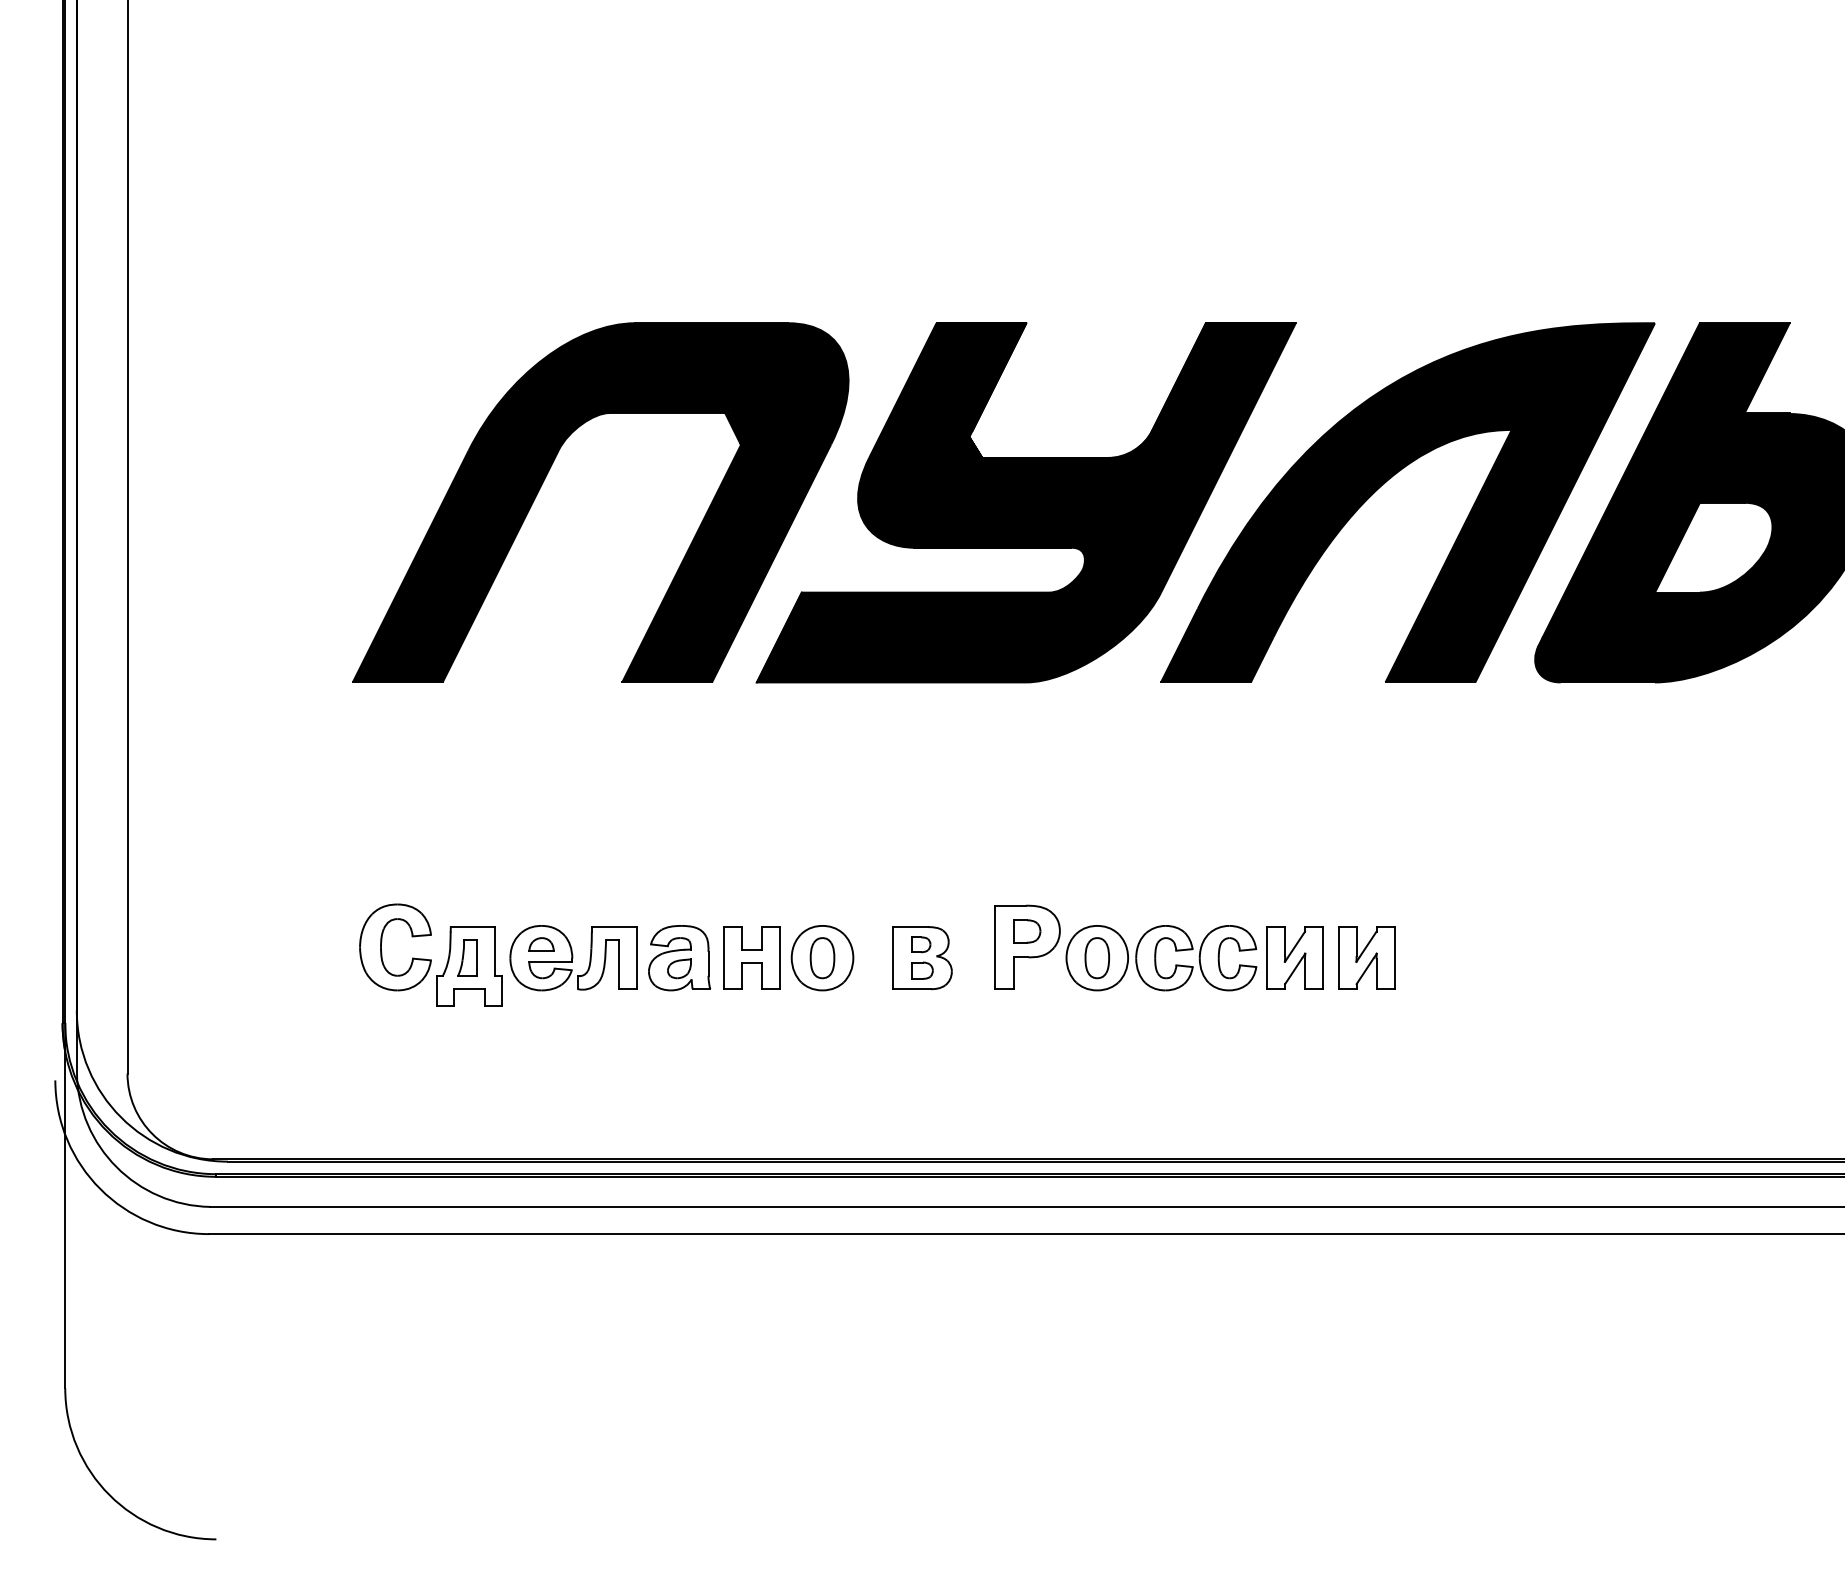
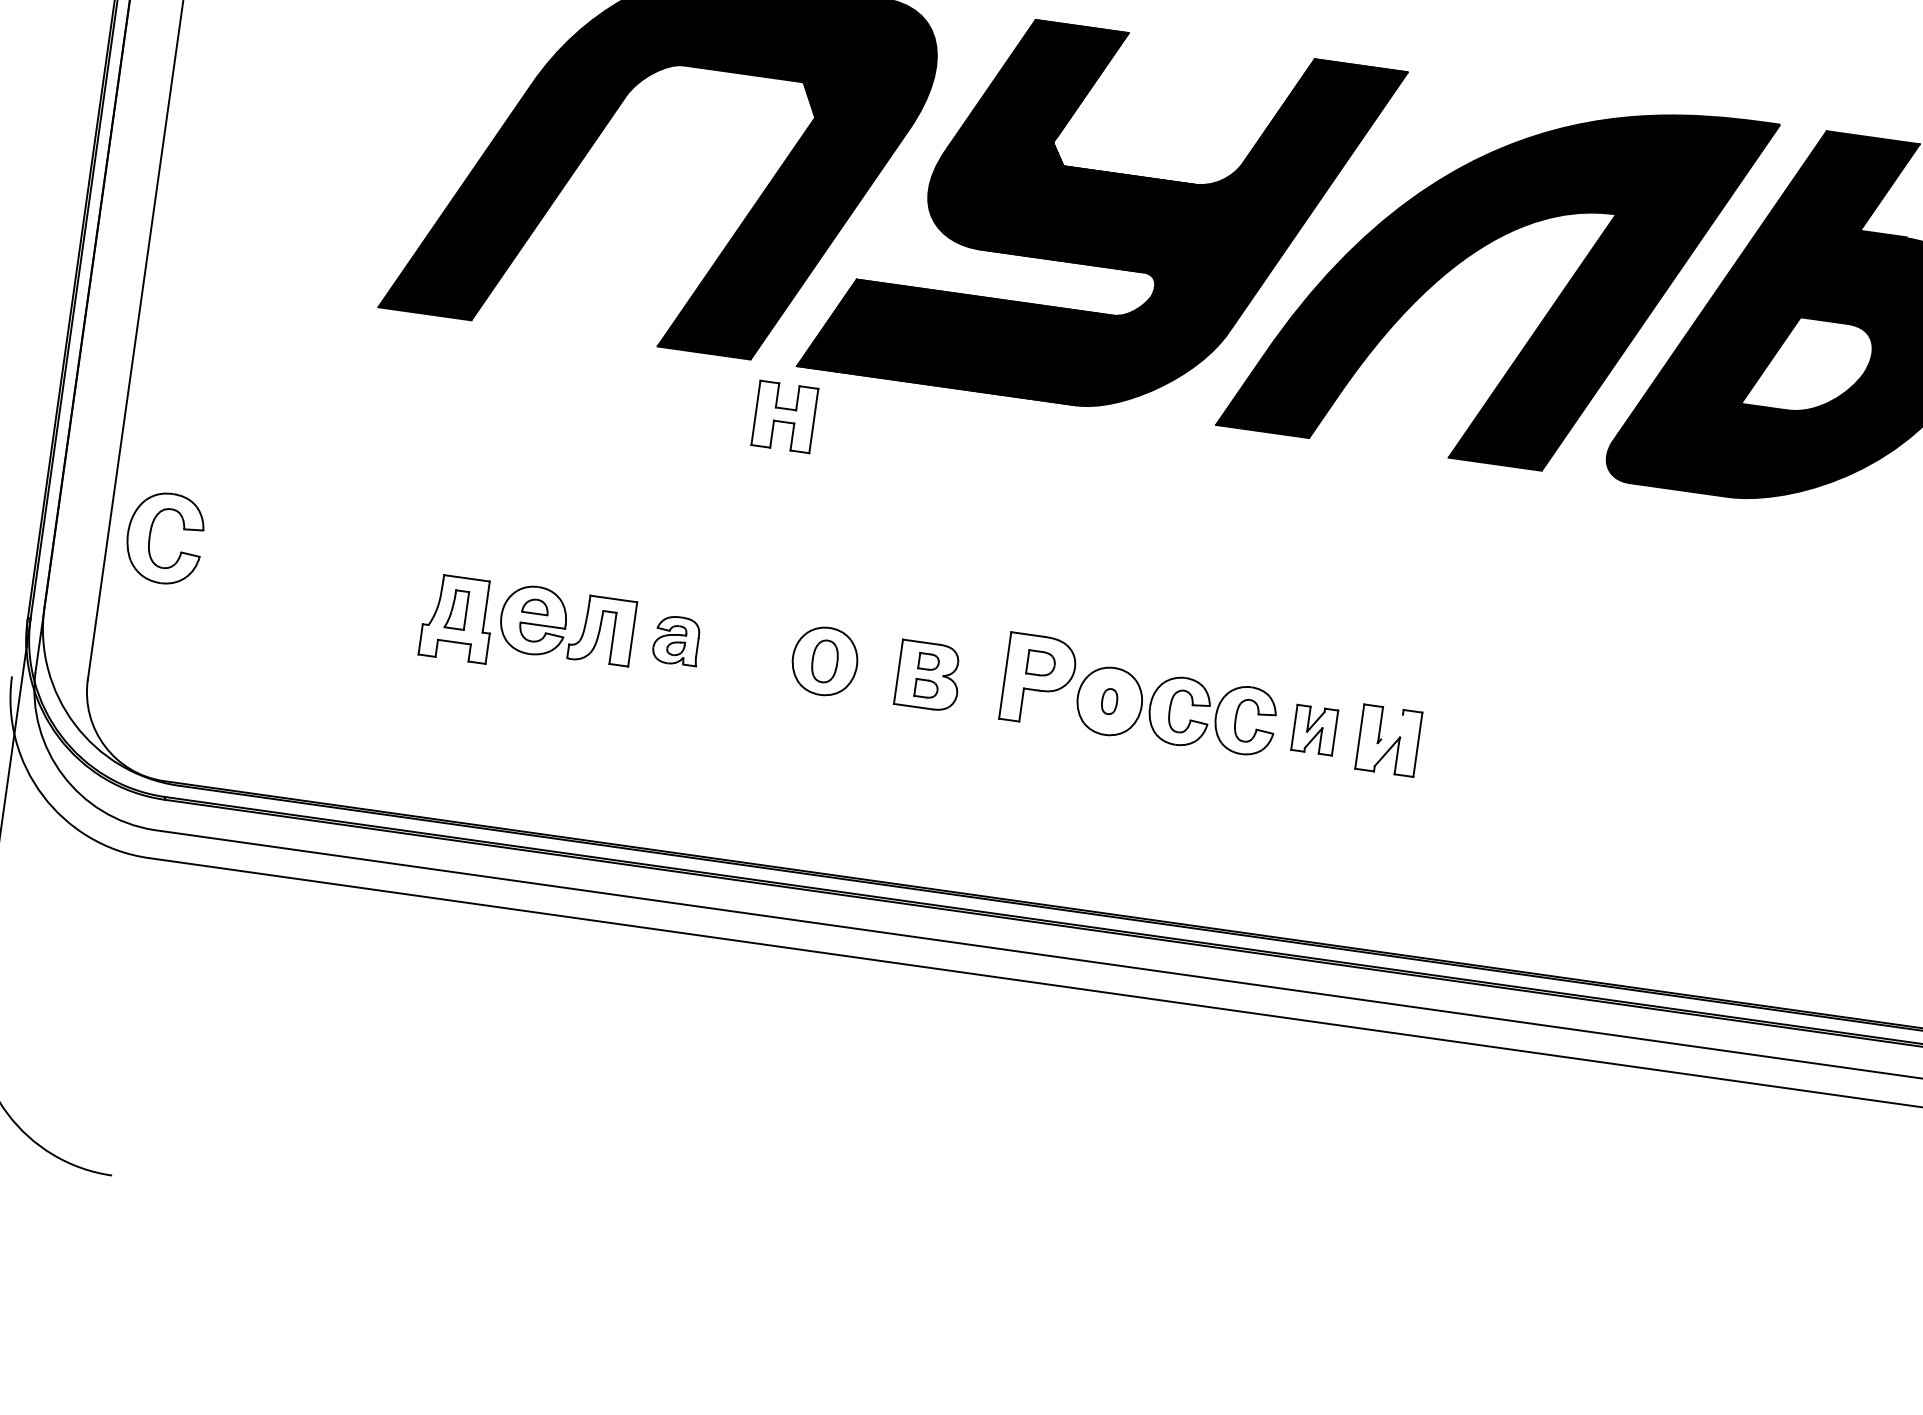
line: (1367, 944) -> (1391, 726), removed
part: (382, 952) -> (150, 541), moved
part: (751, 957) -> (784, 416), moved
part: (1294, 957) -> (1314, 729), size x0.7
part: (679, 958) -> (676, 640), size x0.7
part: (1096, 958) -> (1108, 701), size x0.6

